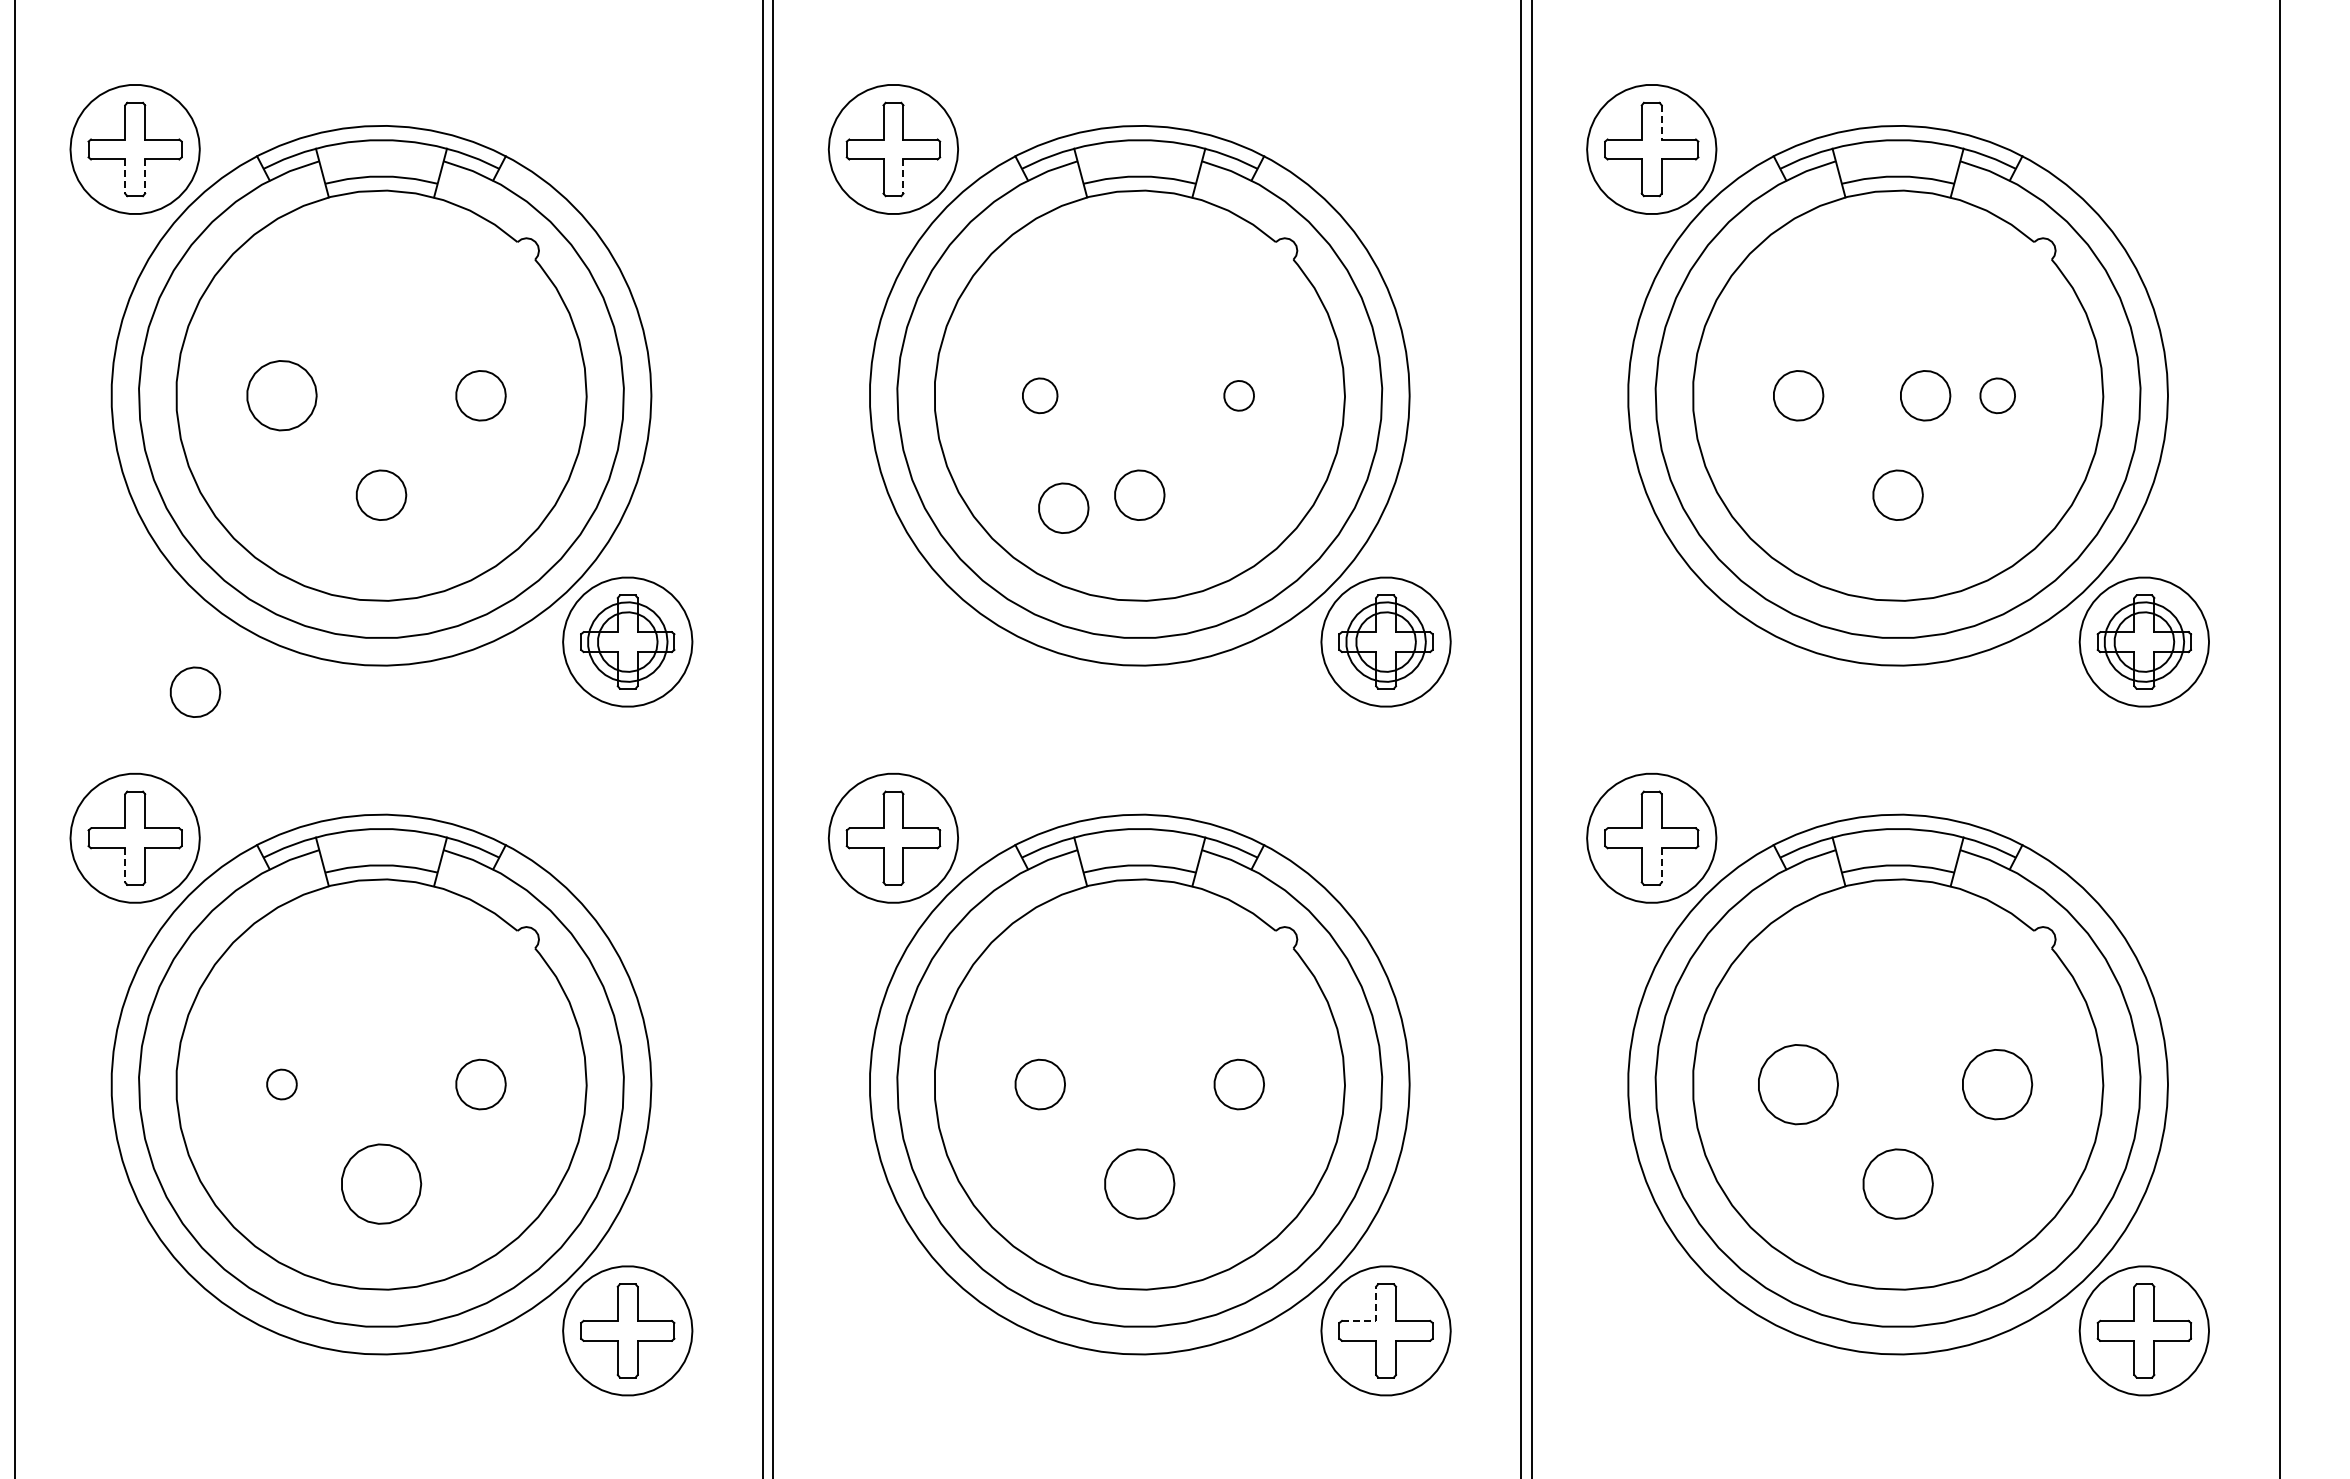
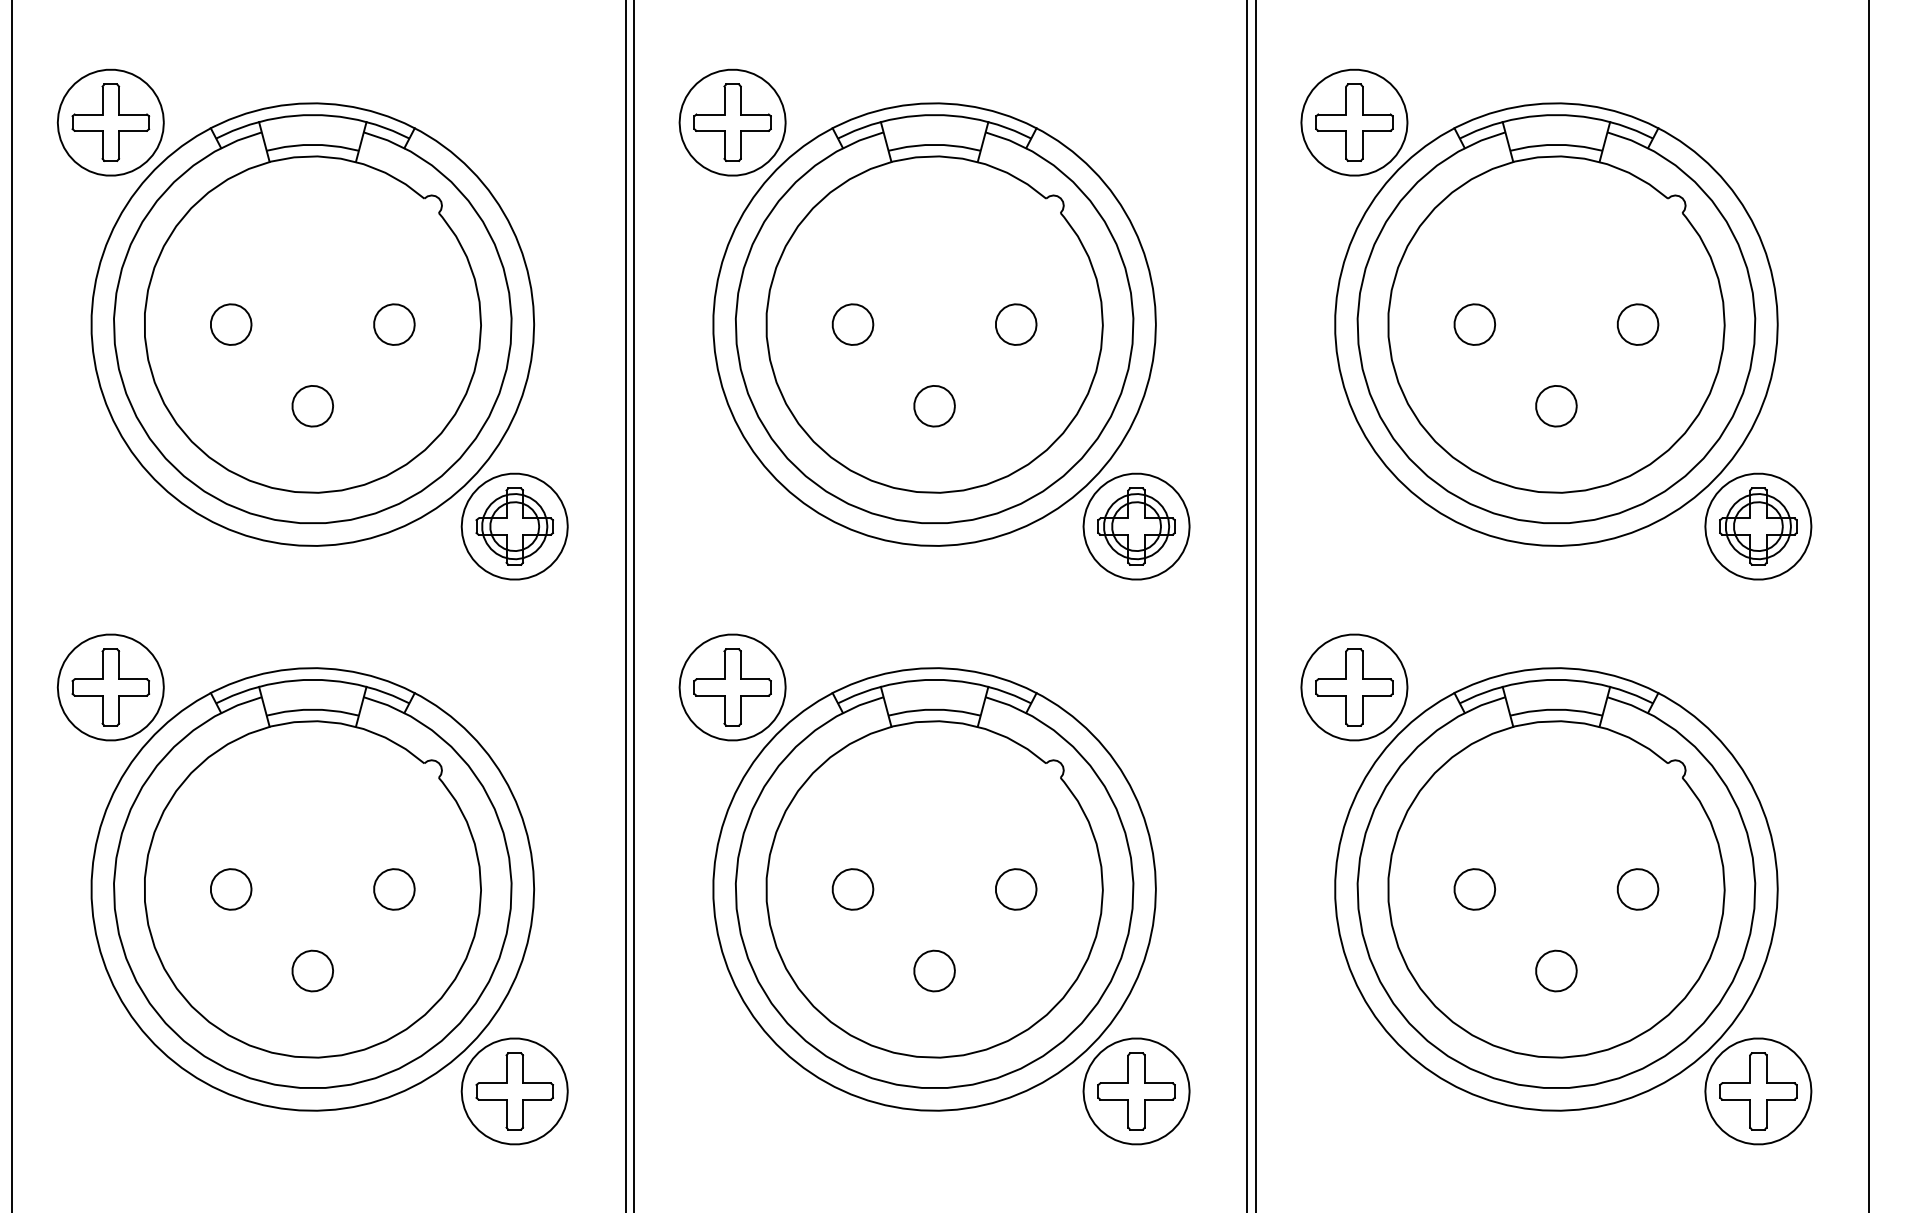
line: (1661, 122) -> (1362, 100), dashed -> solid
line: (125, 177) -> (102, 145), dashed -> solid
line: (145, 177) -> (119, 145), dashed -> solid
line: (903, 177) -> (740, 145), dashed -> solid
part: (281, 395) -> (230, 324), size x0.71
part: (1039, 395) -> (852, 324), size x1.43
part: (1238, 395) -> (1015, 324), size x1.67
part: (1925, 395) -> (1578, 324), removed
part: (1997, 395) -> (1637, 324), size x1.43
part: (1063, 507) -> (872, 416), removed
part: (195, 691) -> (160, 567), removed
line: (125, 865) -> (102, 709), dashed -> solid
line: (1661, 865) -> (1362, 709), dashed -> solid
part: (281, 1084) -> (230, 889), size x1.67
part: (1798, 1084) -> (1474, 889), size x0.62
part: (1997, 1084) -> (1637, 889), size x0.71
part: (381, 1183) -> (312, 970), size x0.62
part: (1139, 1183) -> (934, 970), size x0.71
part: (1897, 1183) -> (1555, 970), size x0.71
line: (1376, 1320) -> (1128, 1082), dashed -> solid

